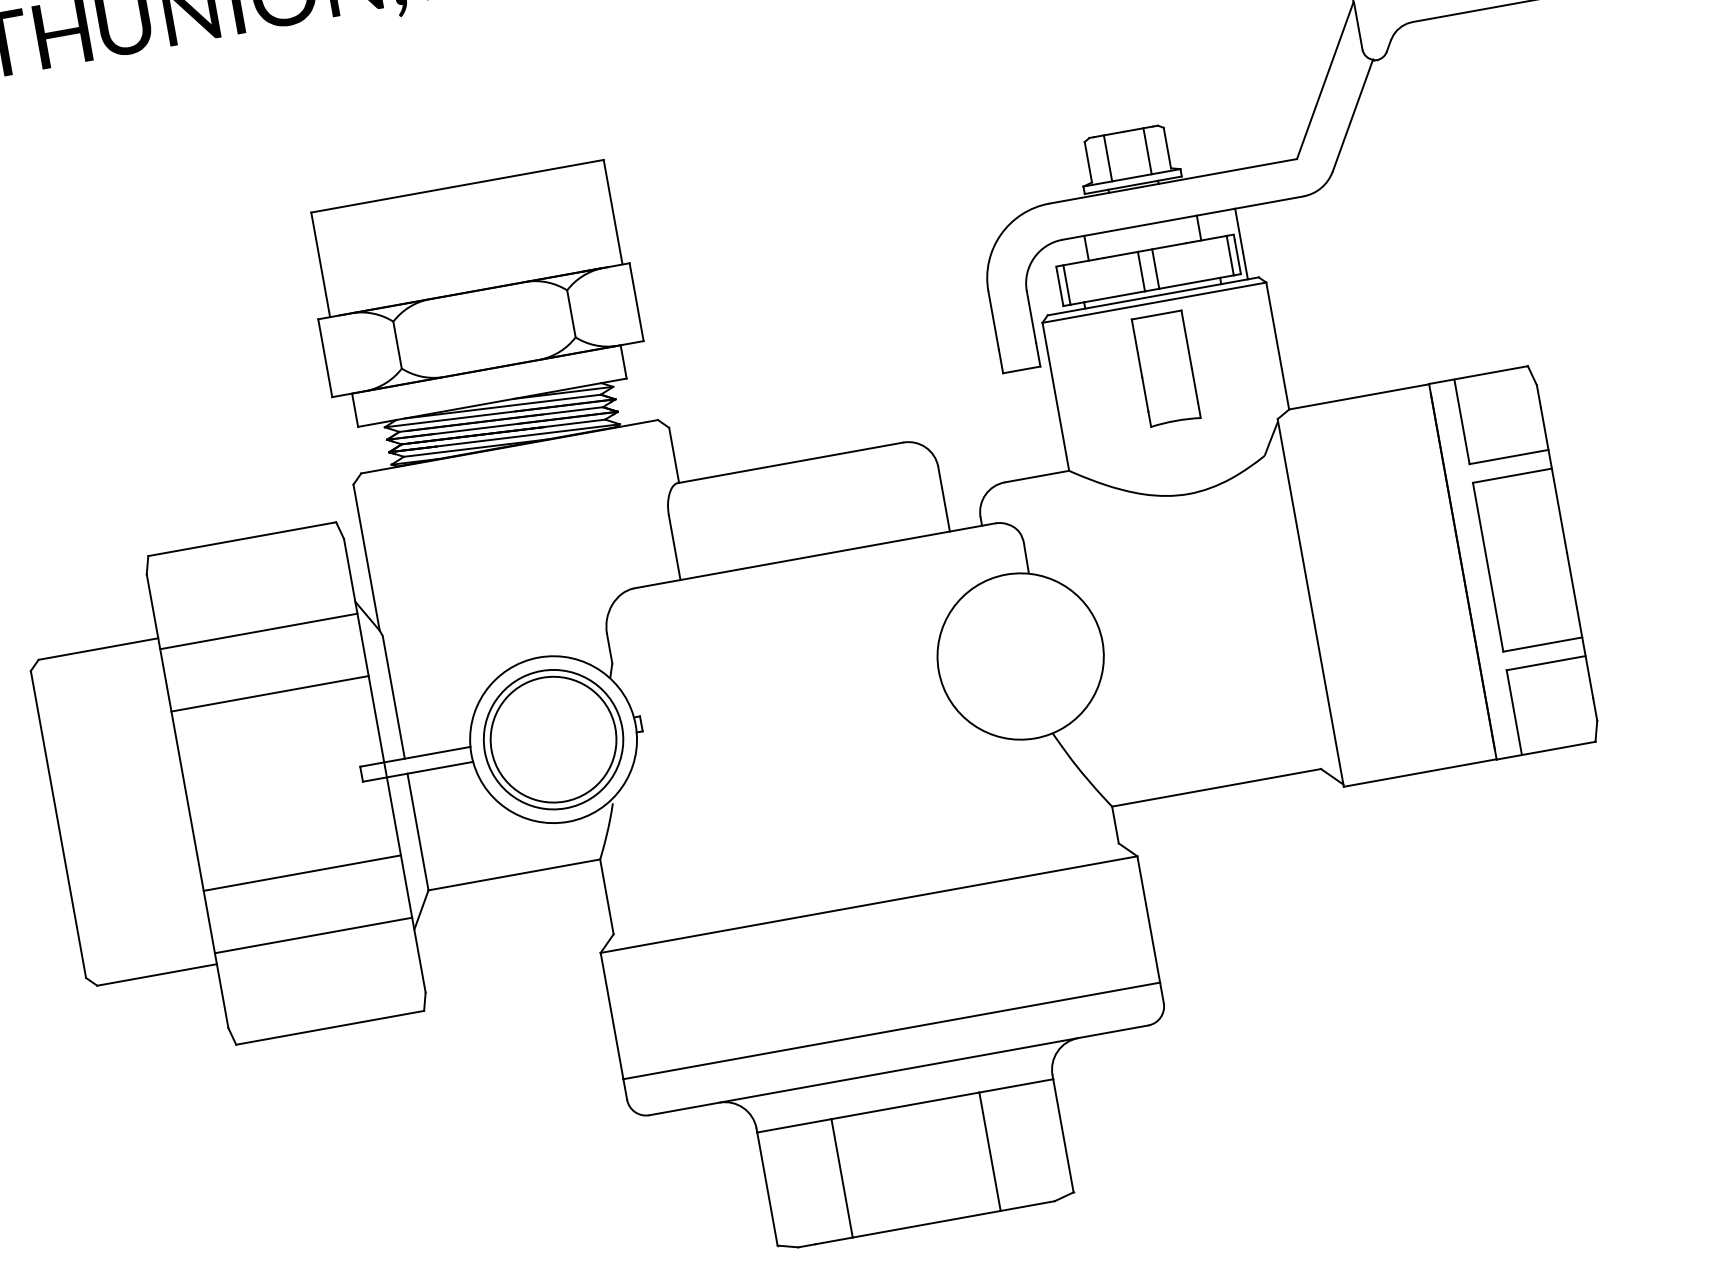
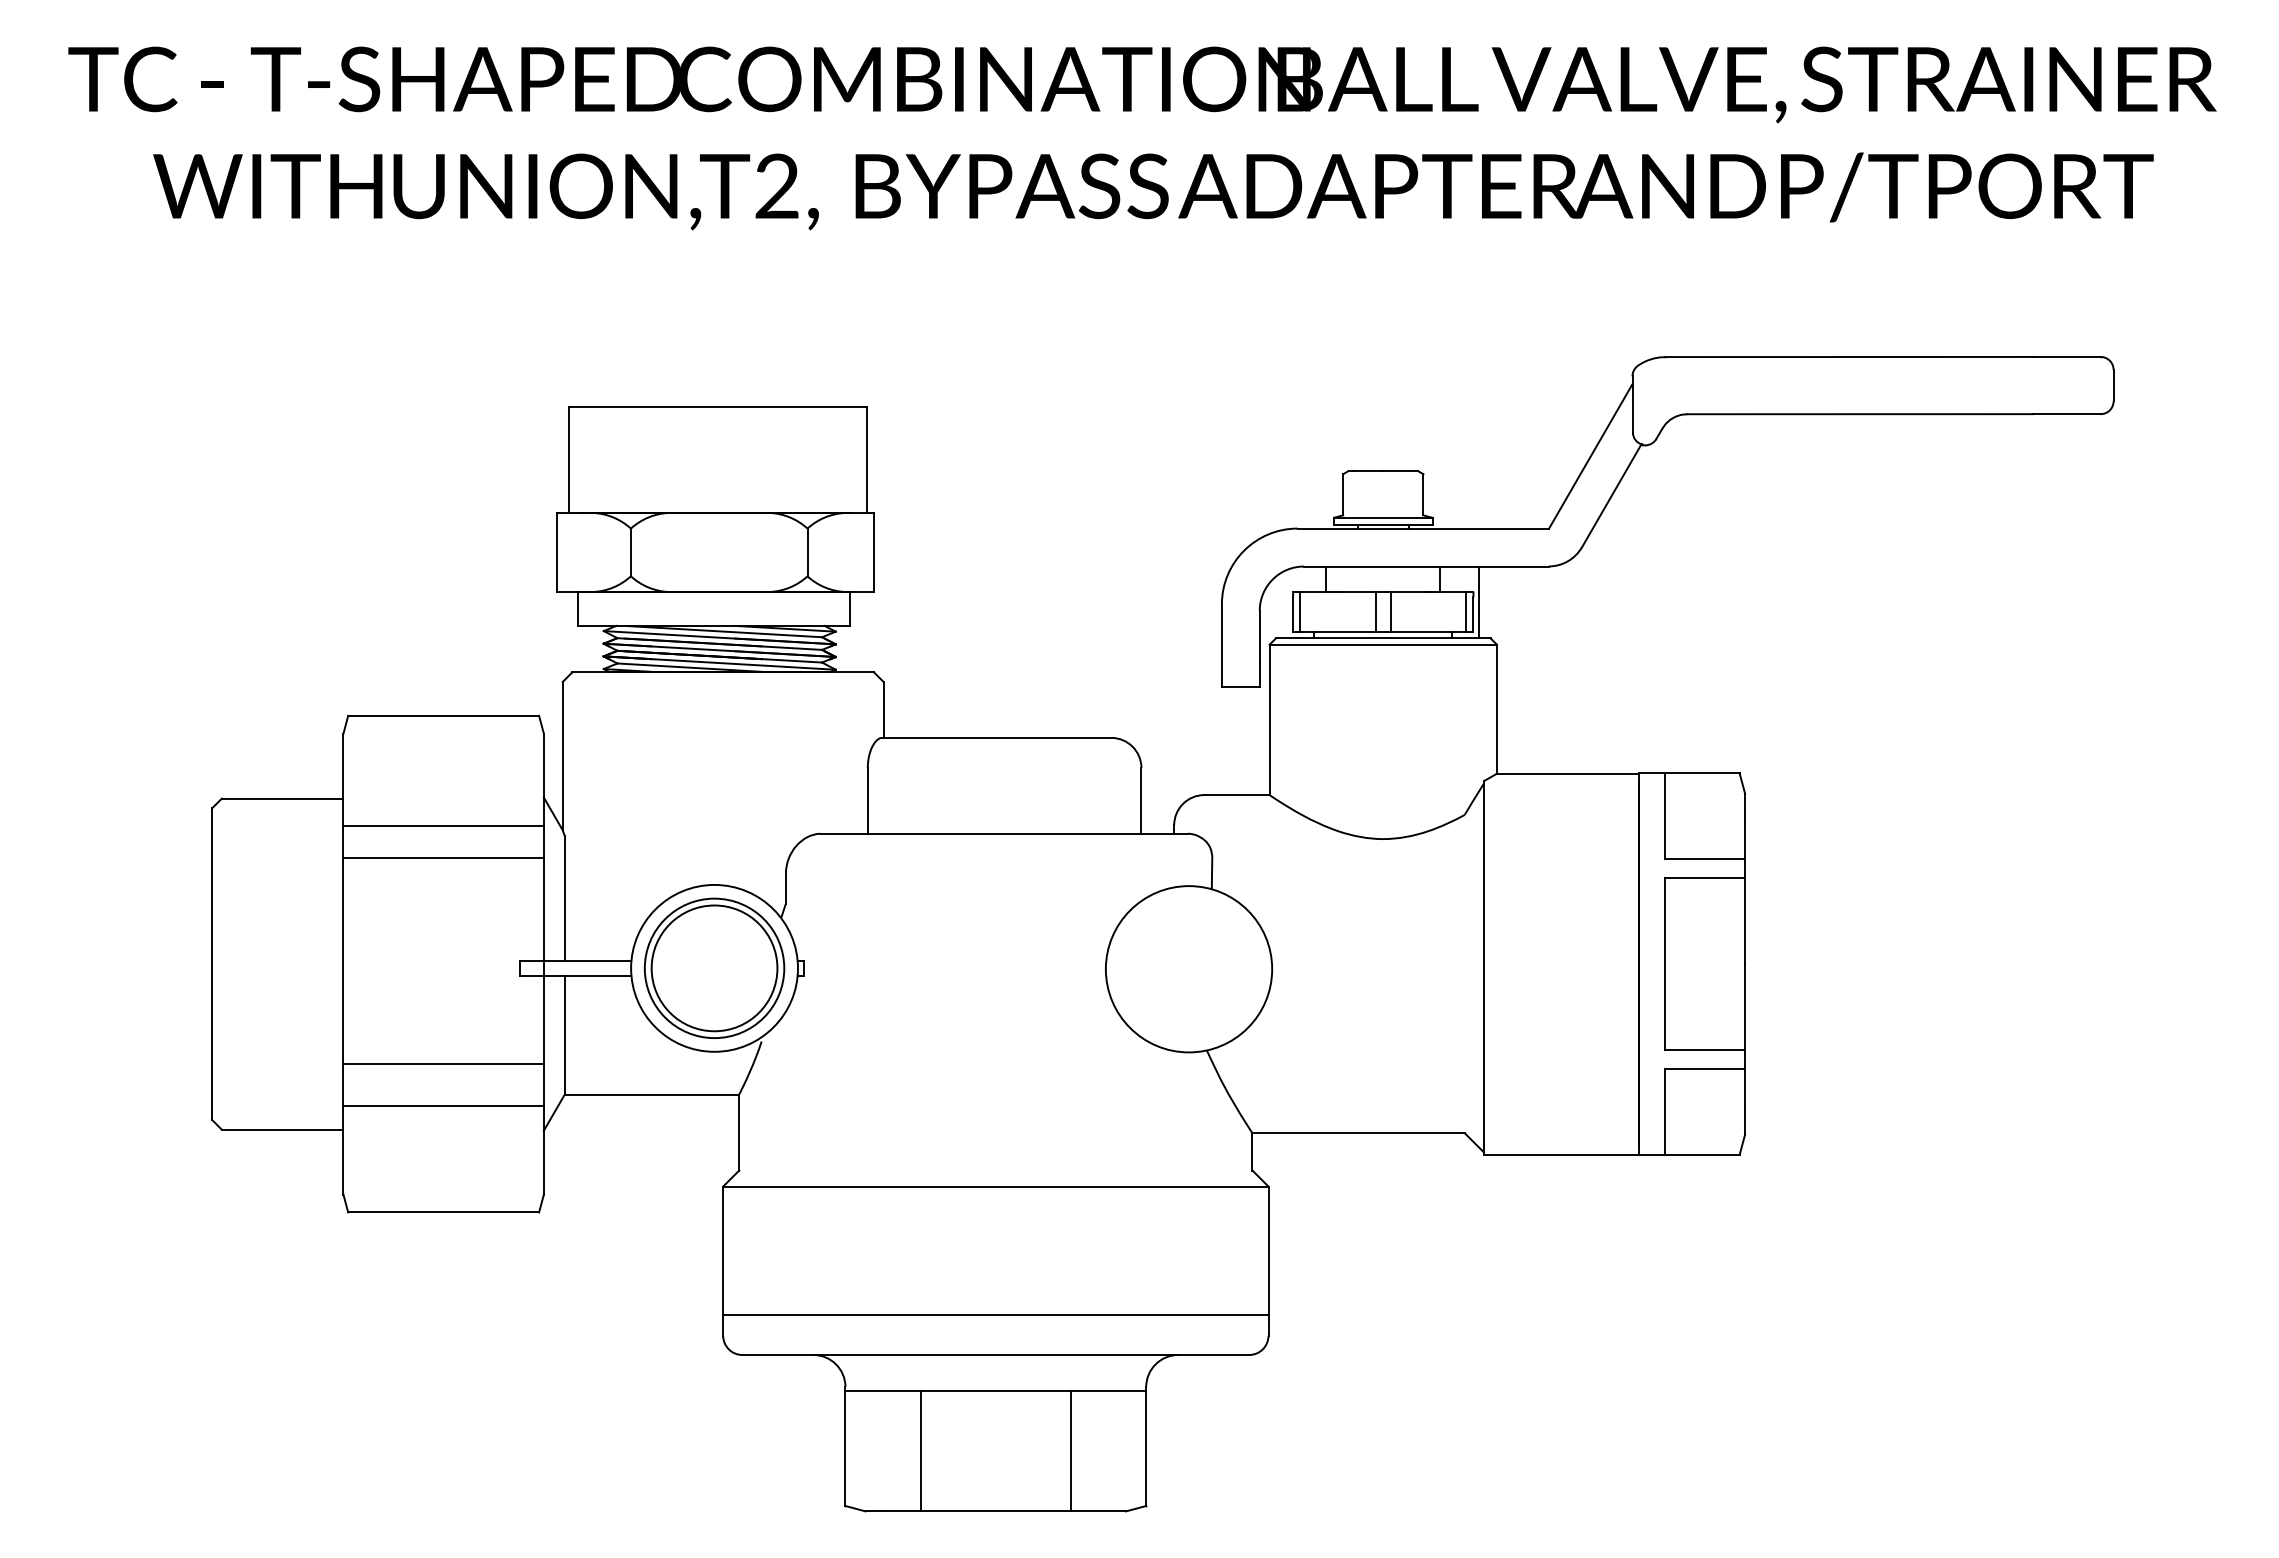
line: (1147, 151) -> (1403, 494), removed
line: (1108, 158) -> (1363, 494), removed
part: (1166, 368) -> (1383, 711), removed
line: (258, 631) -> (443, 857), moved
line: (269, 694) -> (443, 826), moved
line: (302, 873) -> (443, 1106), moved
line: (313, 935) -> (443, 1063), moved

